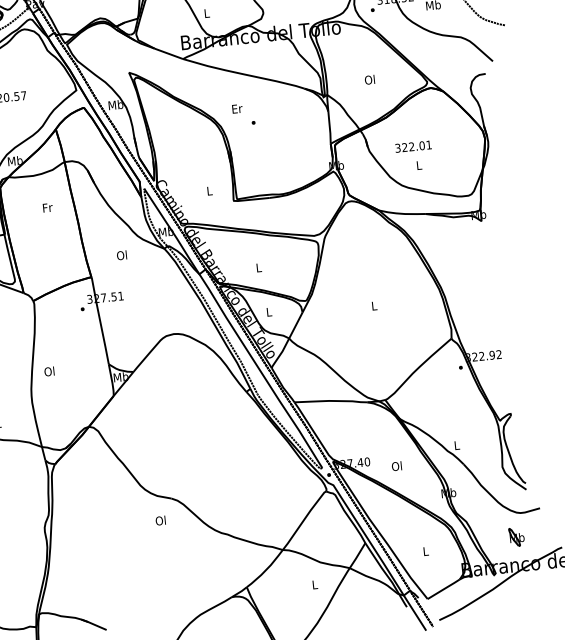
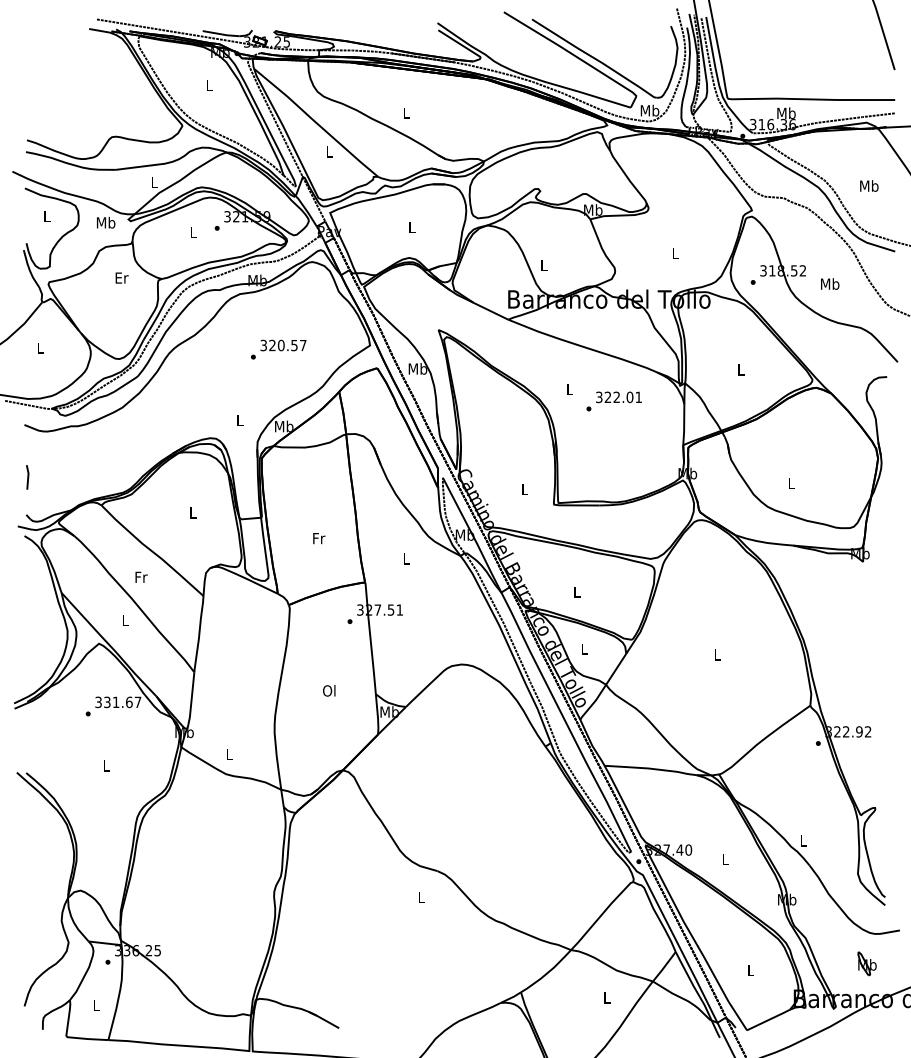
text: (369, 79) -> (740, 369), Ol -> L
text: (236, 108) -> (569, 388), Er -> L
text: (413, 146) -> (618, 397), moved
text: (48, 207) -> (319, 538), moved
text: (122, 255) -> (406, 558), Ol -> L
text: (49, 371) -> (329, 690), moved
text: (397, 466) -> (725, 859), Ol -> L
text: (160, 520) -> (420, 897), Ol -> L

